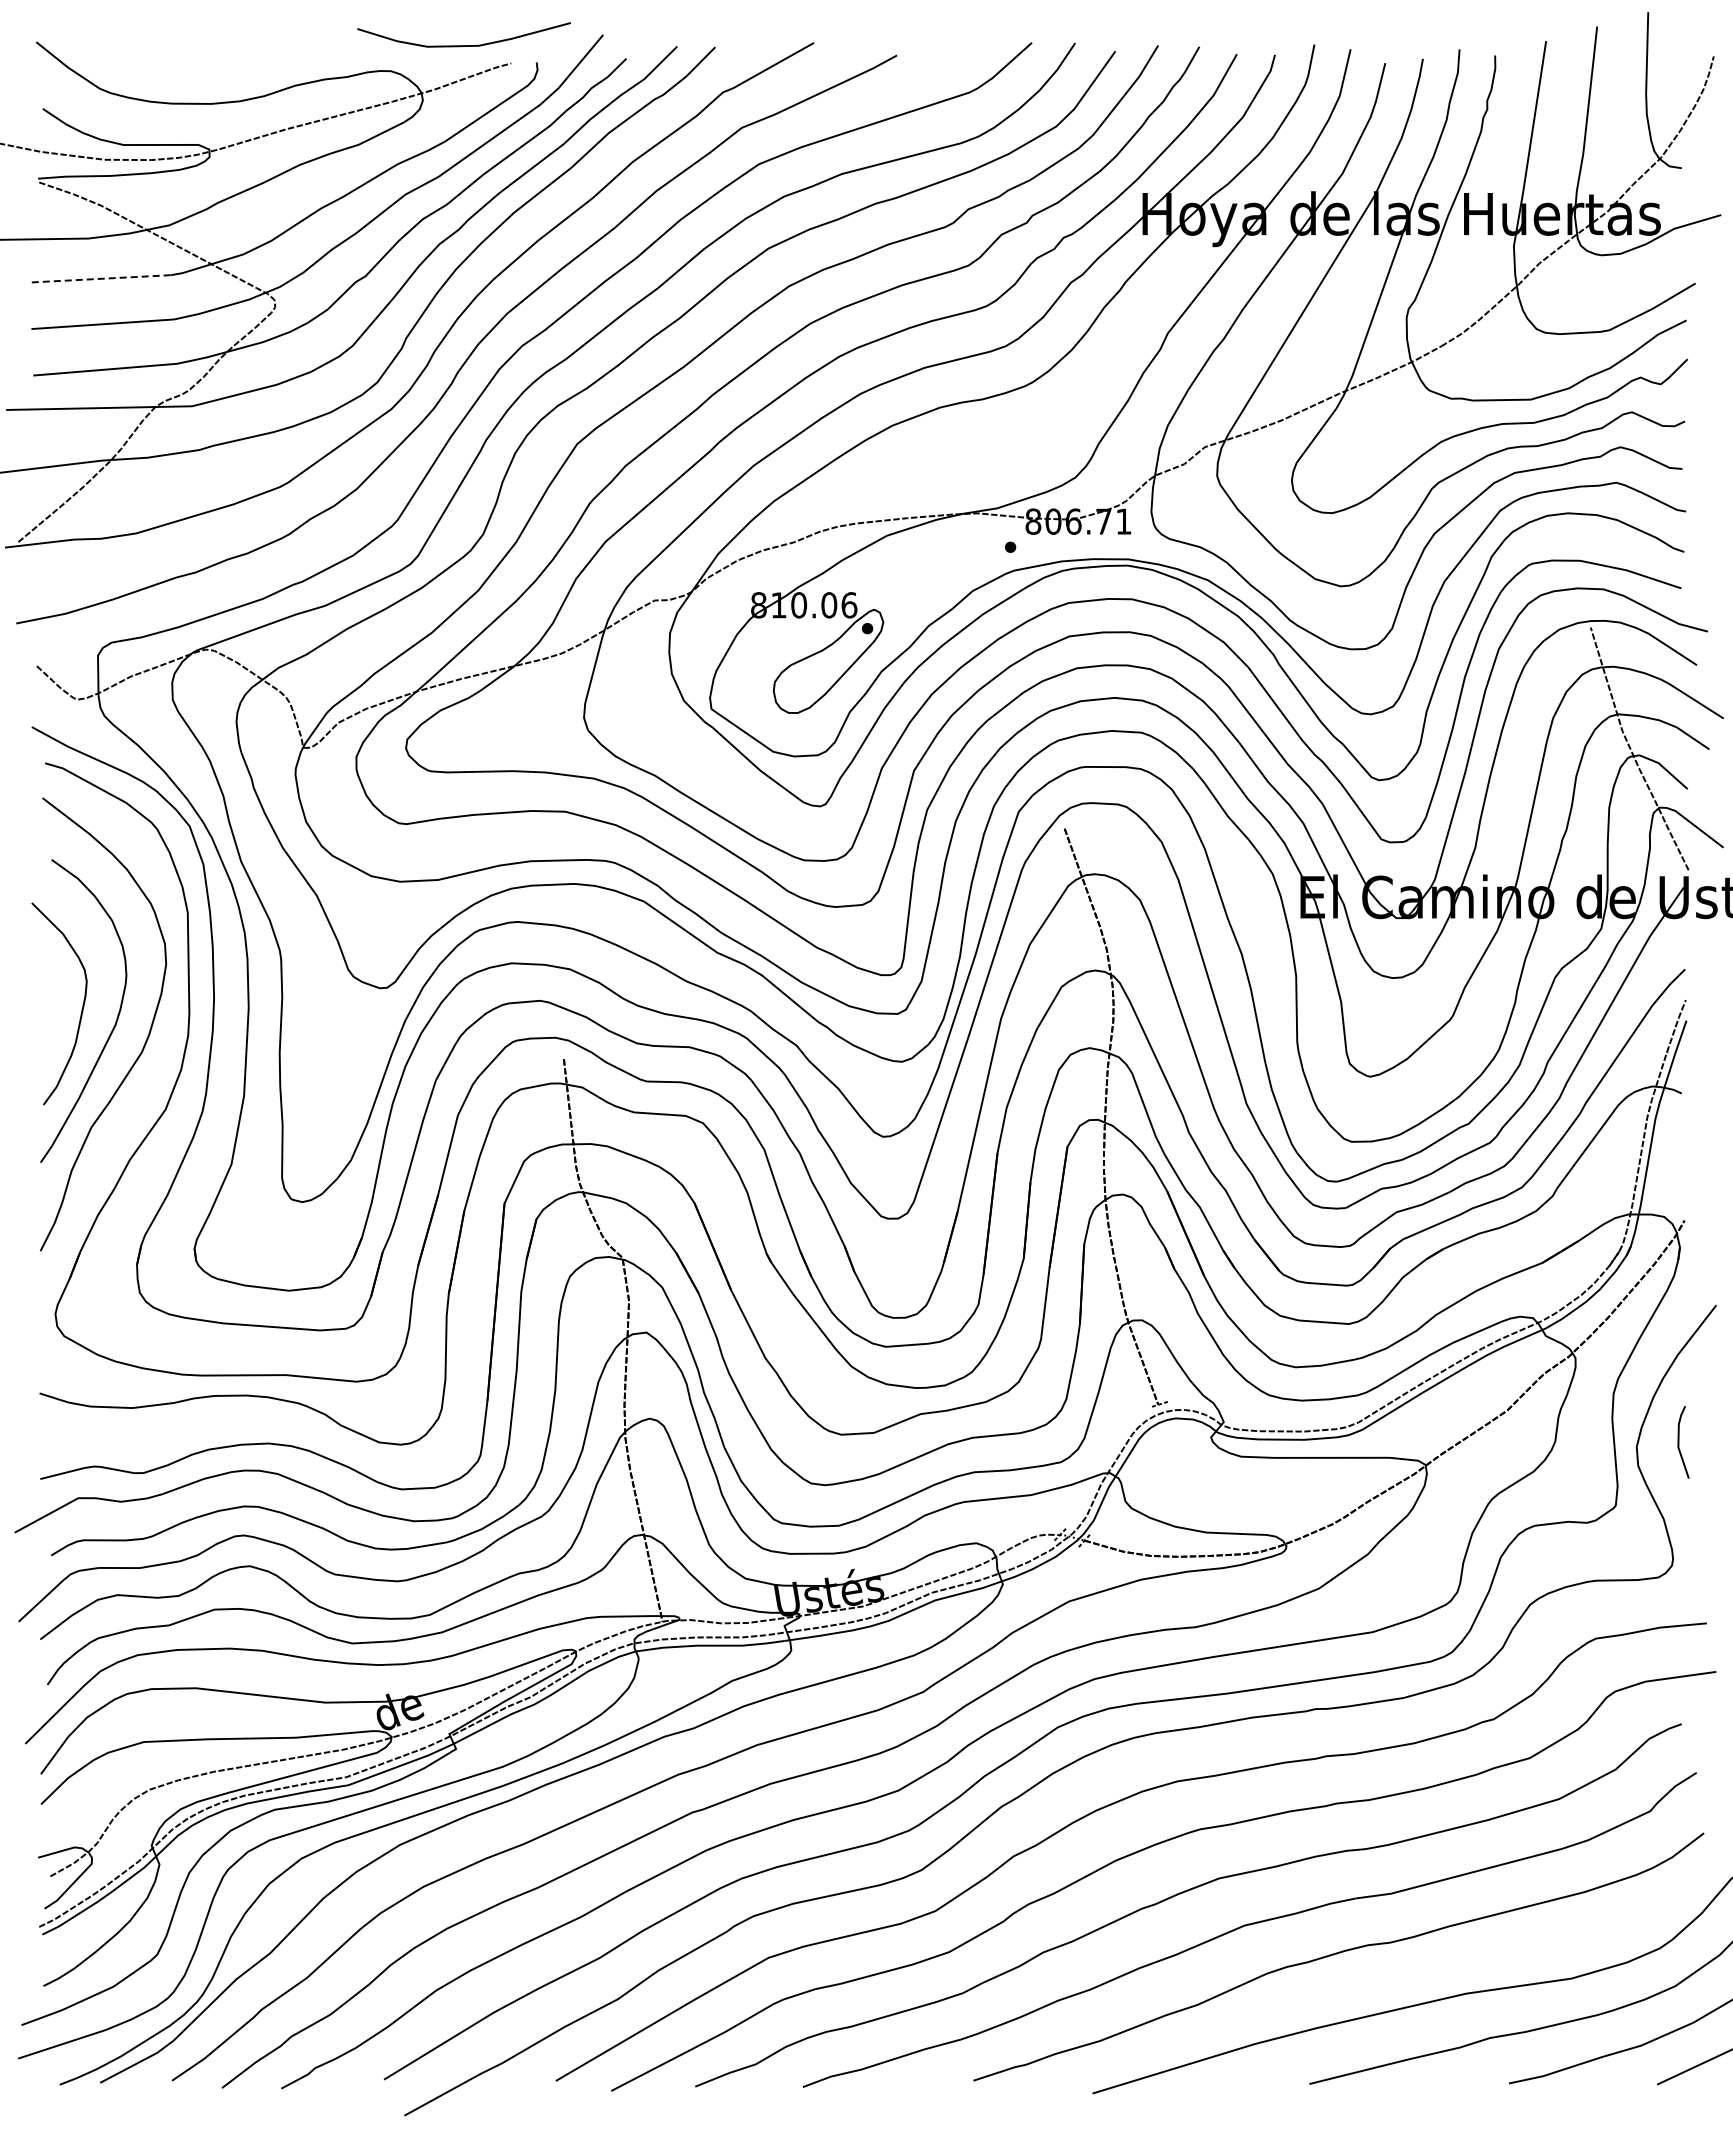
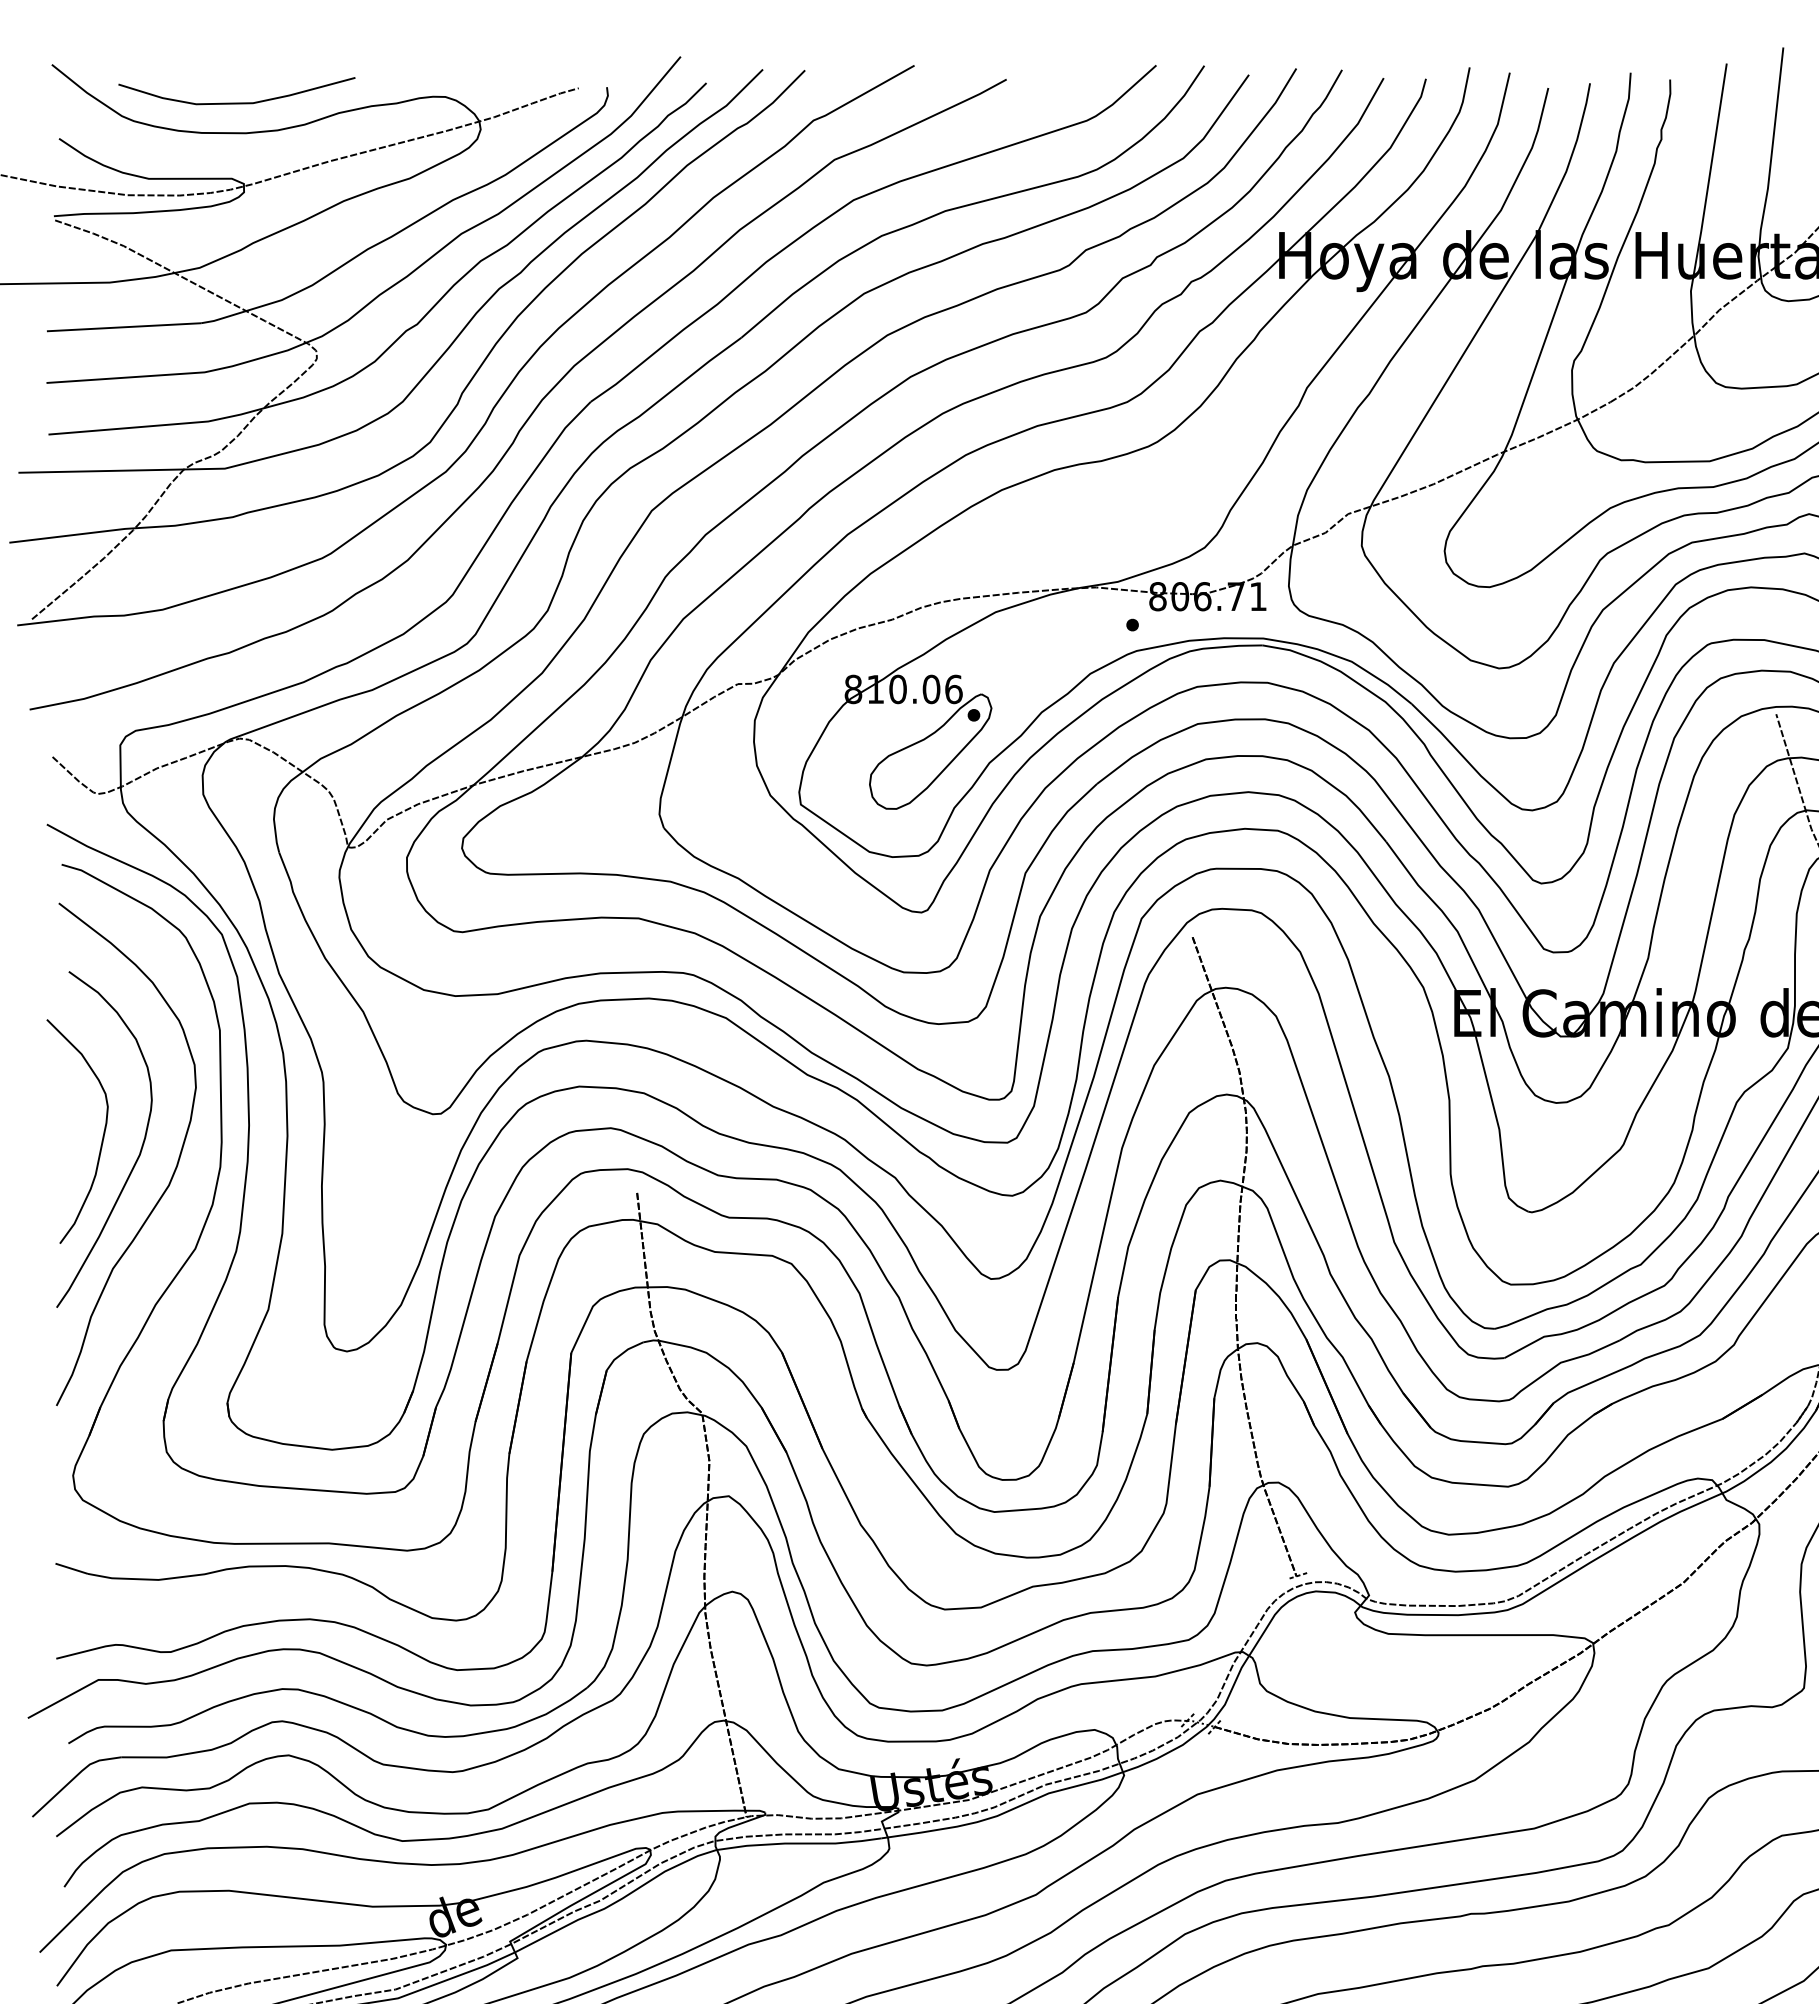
curve: (463, 45) -> (236, 102), moved
line: (101, 278) -> (124, 326), dashed -> solid

